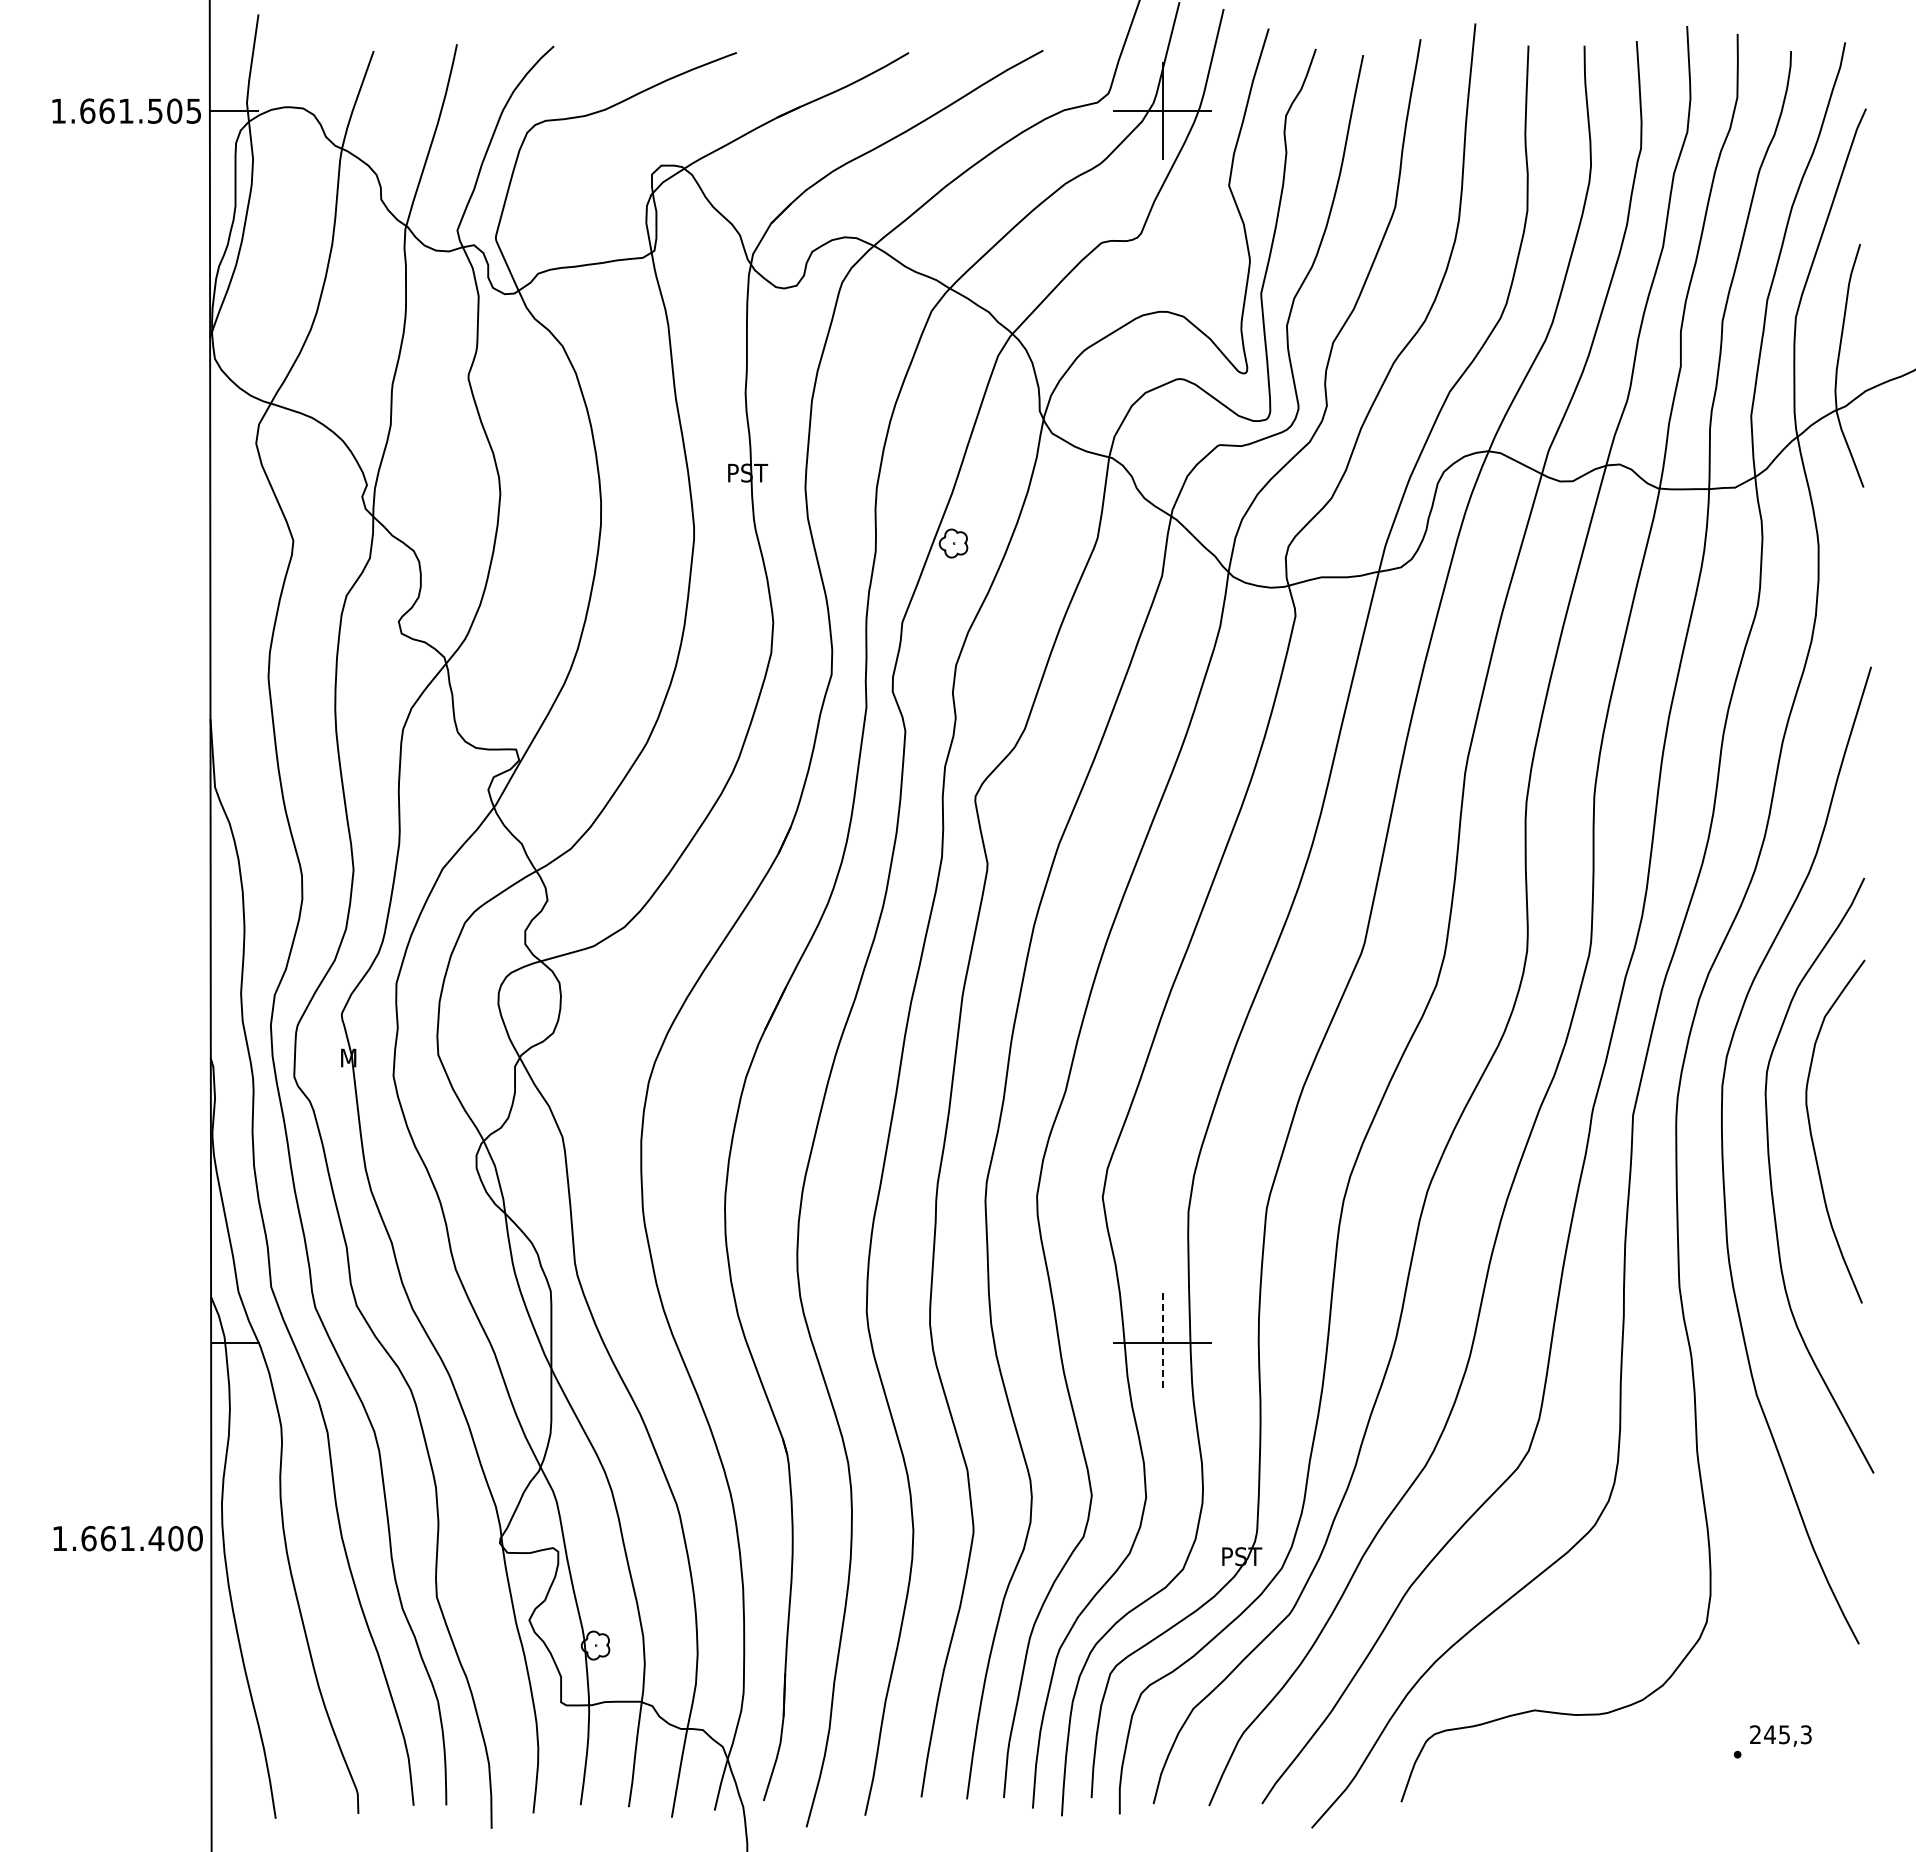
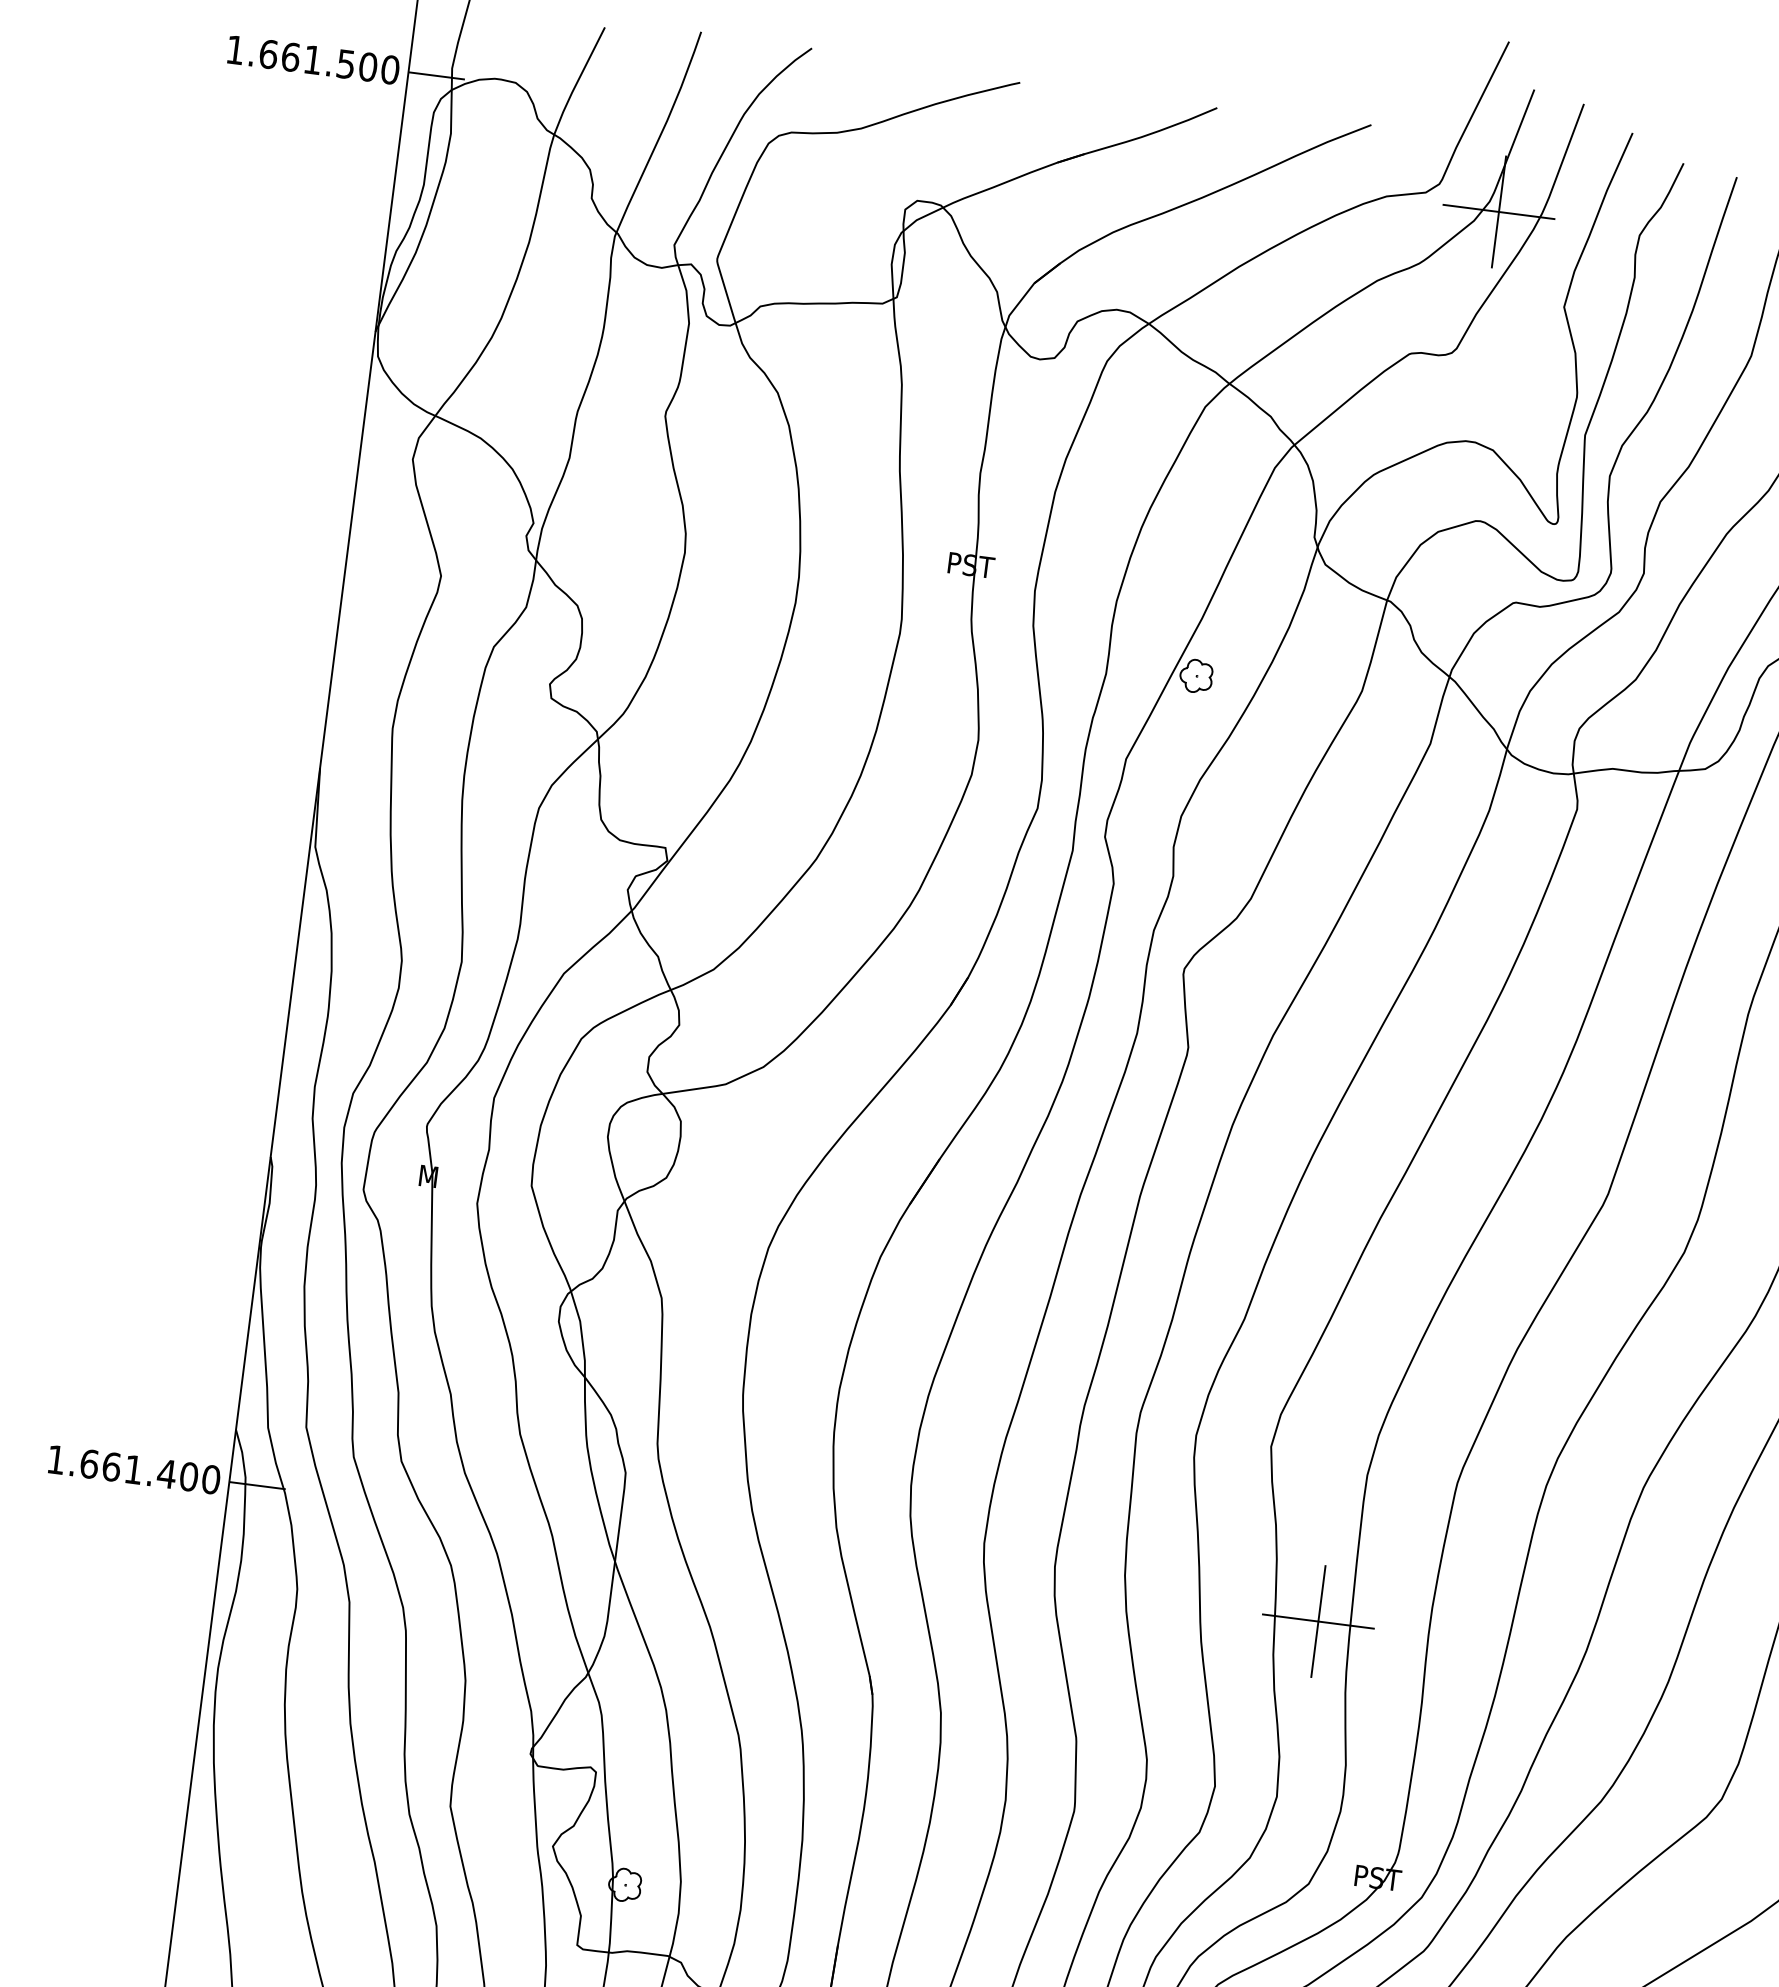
text: (193, 110) -> (389, 69), 1.661.505 -> 1.661.500
line: (1162, 1343) -> (1318, 1622), dashed -> solid
text: (127, 1538) -> (133, 1469), moved

